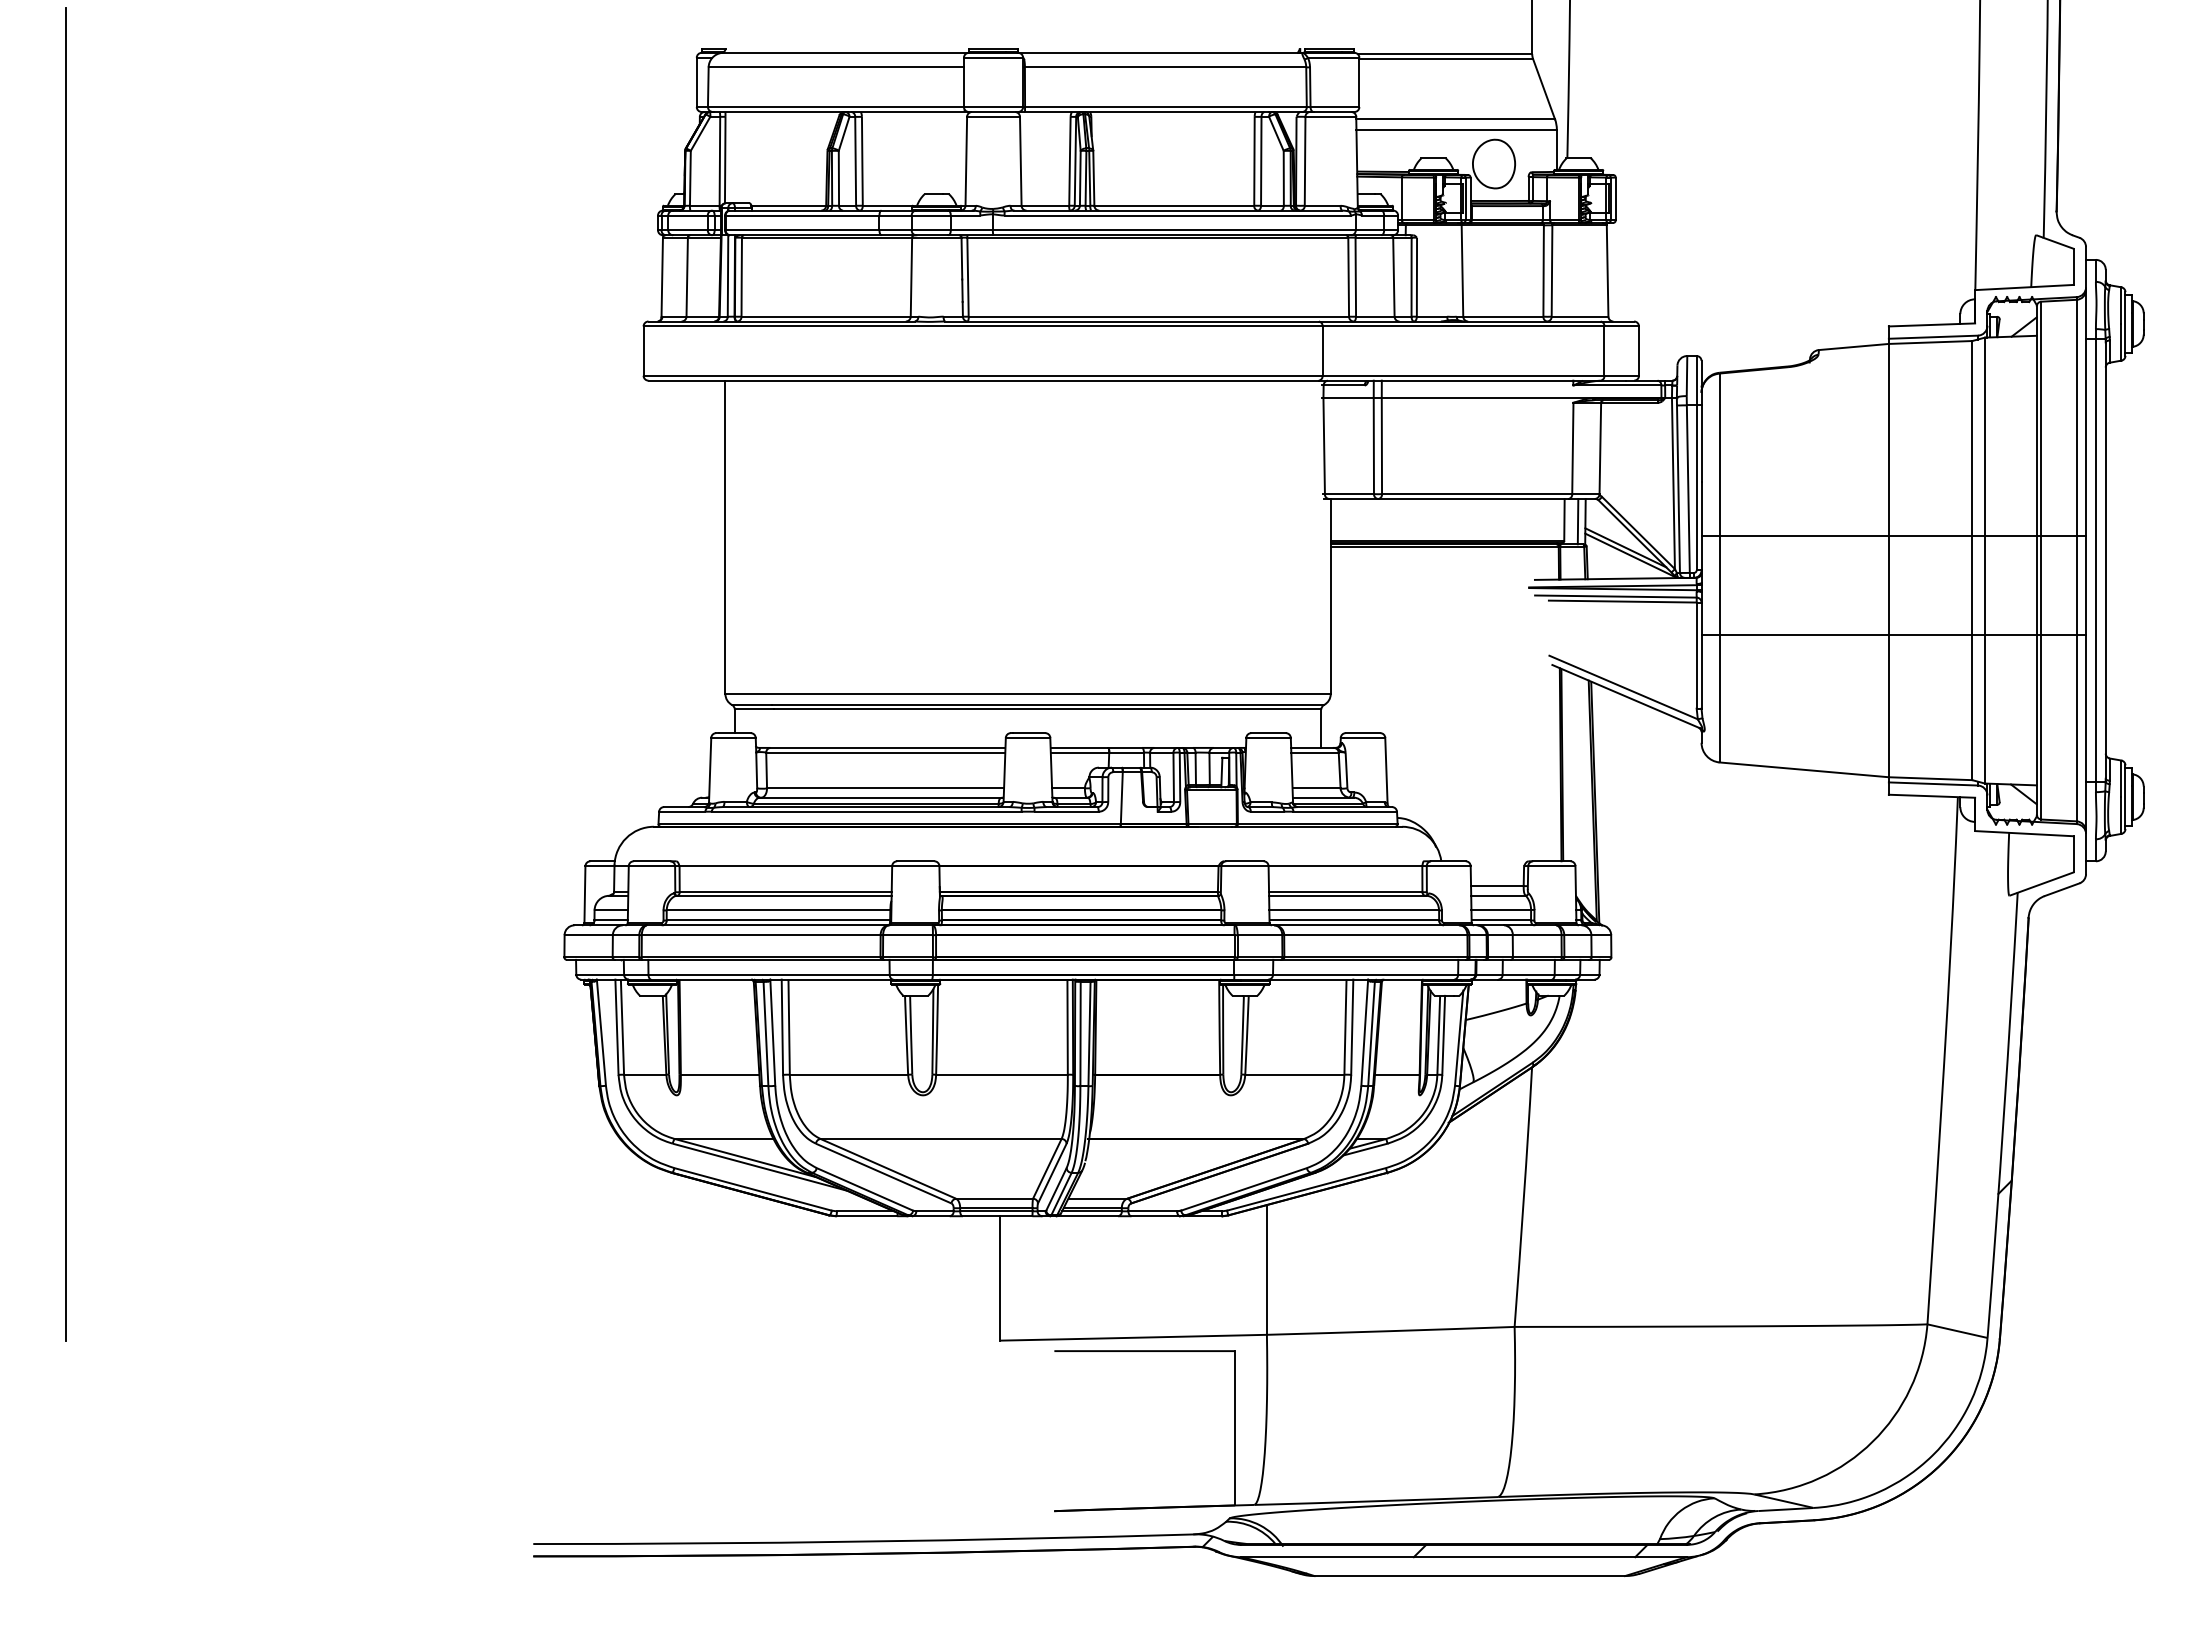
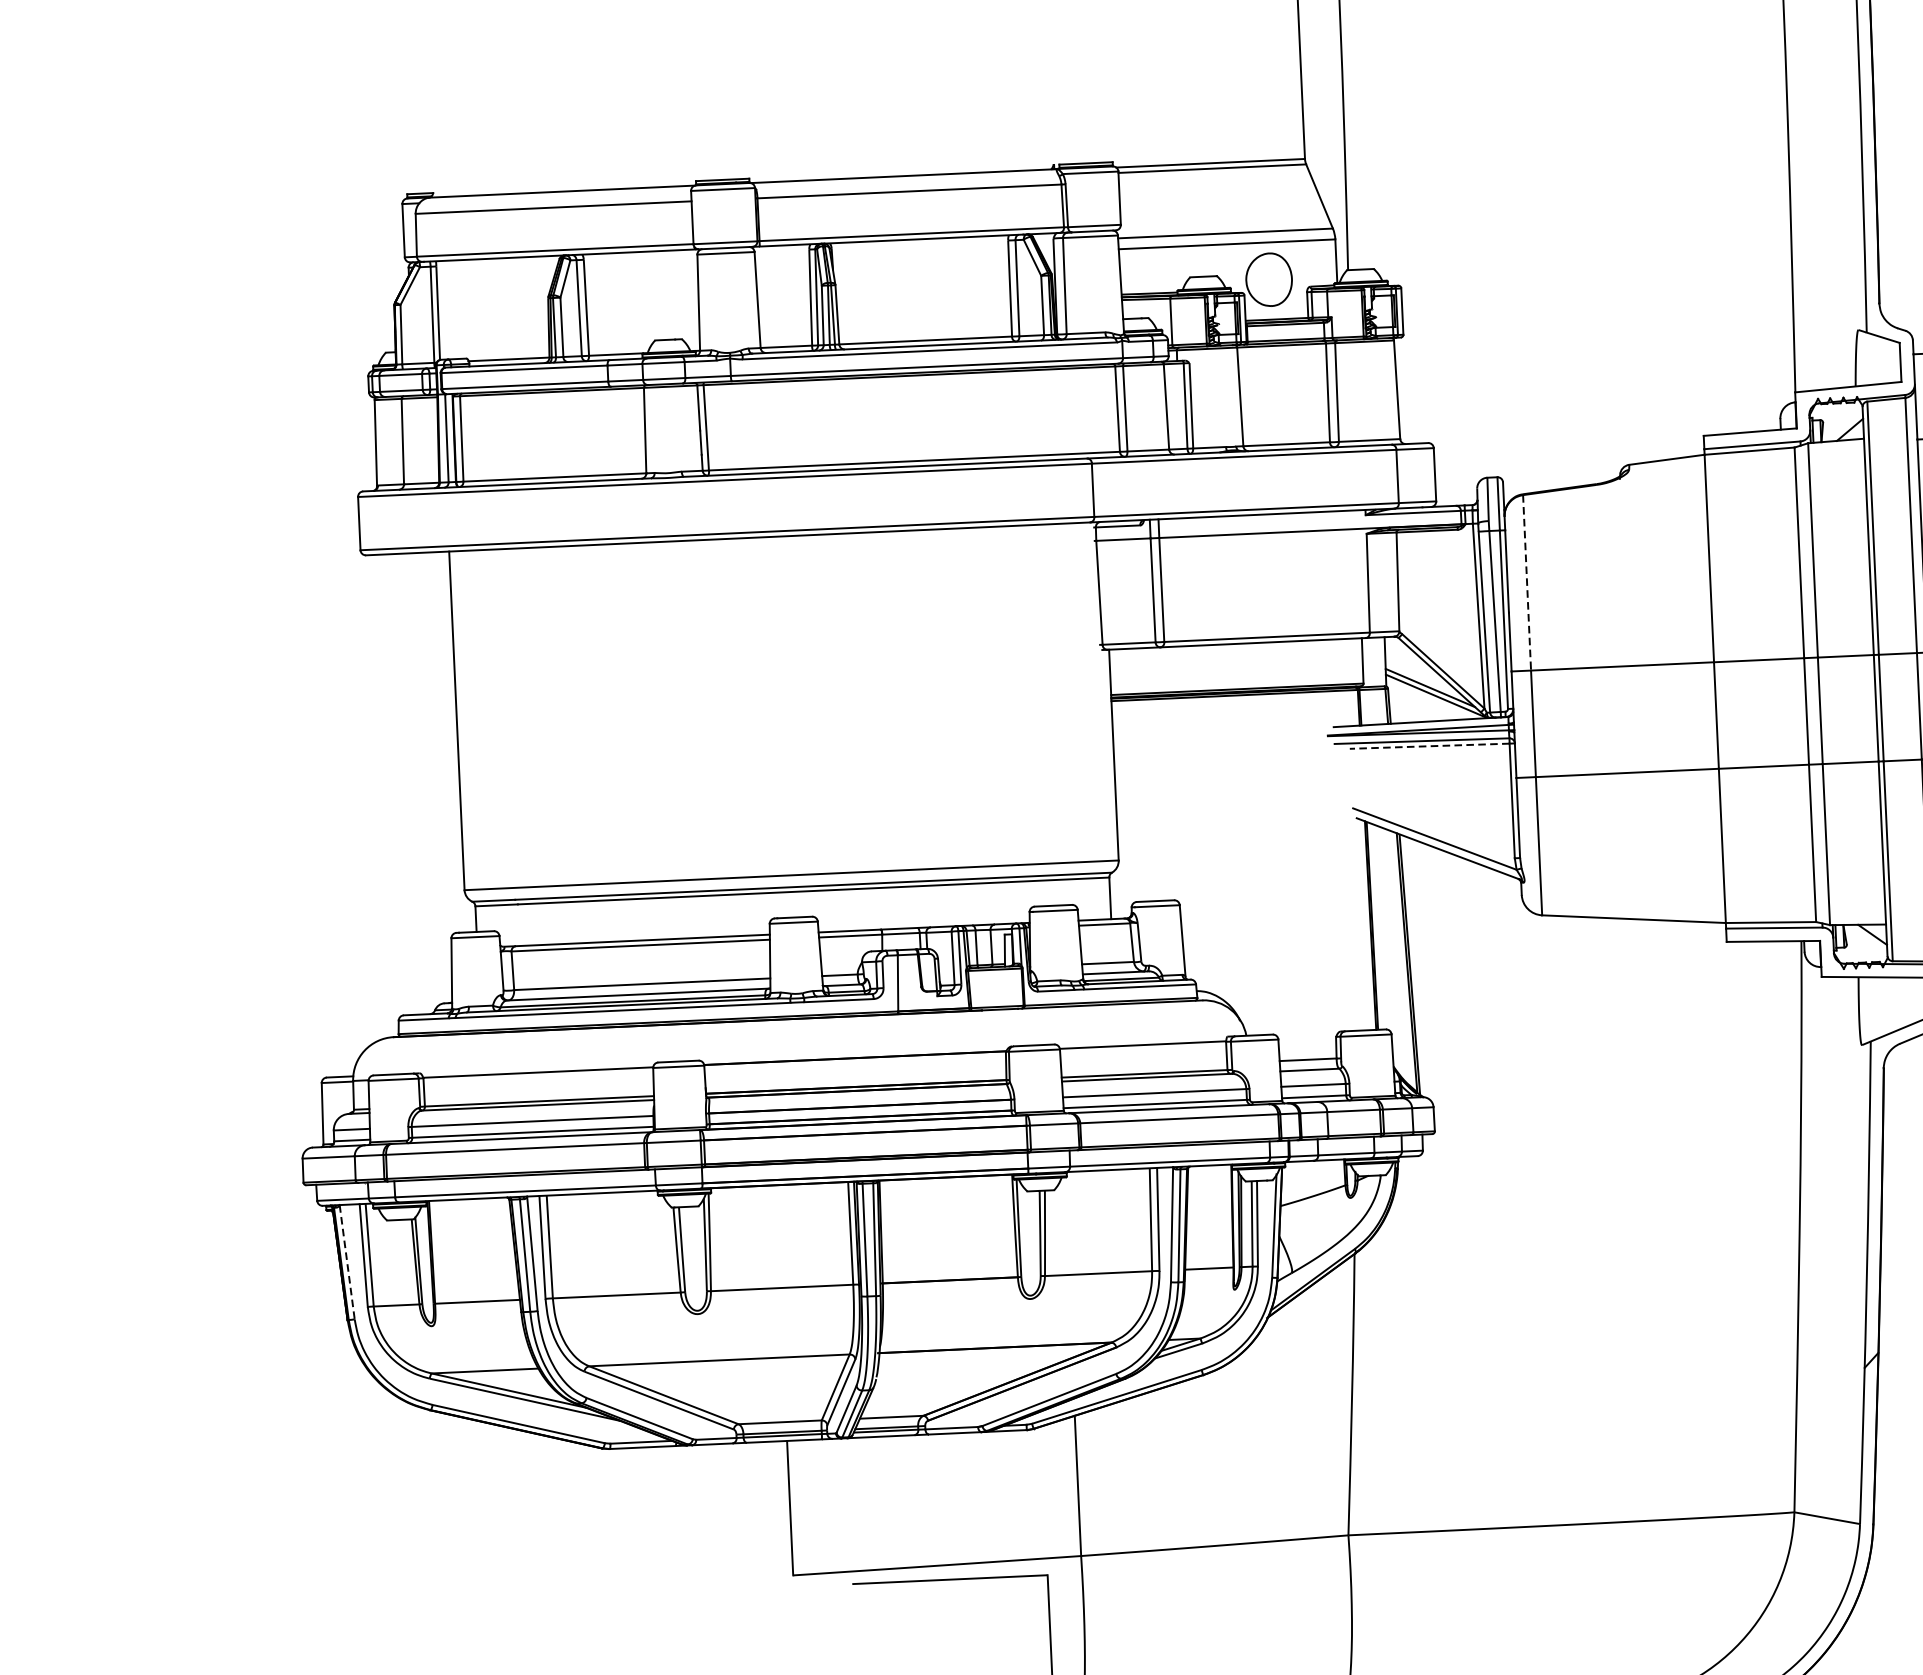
line: (1719, 455) -> (1527, 583), solid -> dashed
line: (1577, 521) -> (1376, 661), removed
line: (1622, 601) -> (1429, 746), solid -> dashed
line: (601, 1033) -> (347, 1263), solid -> dashed

